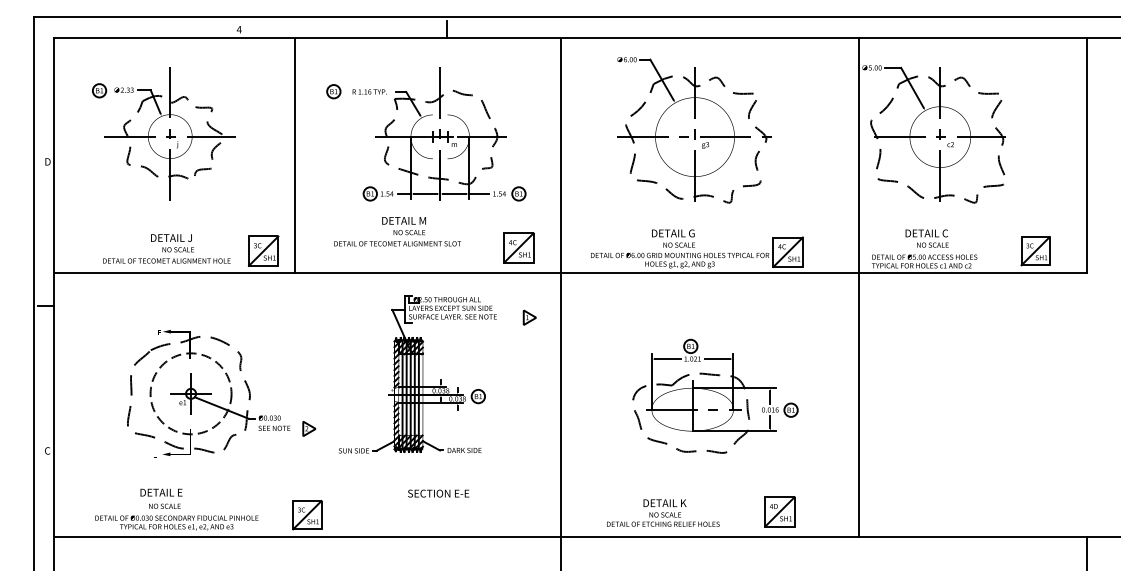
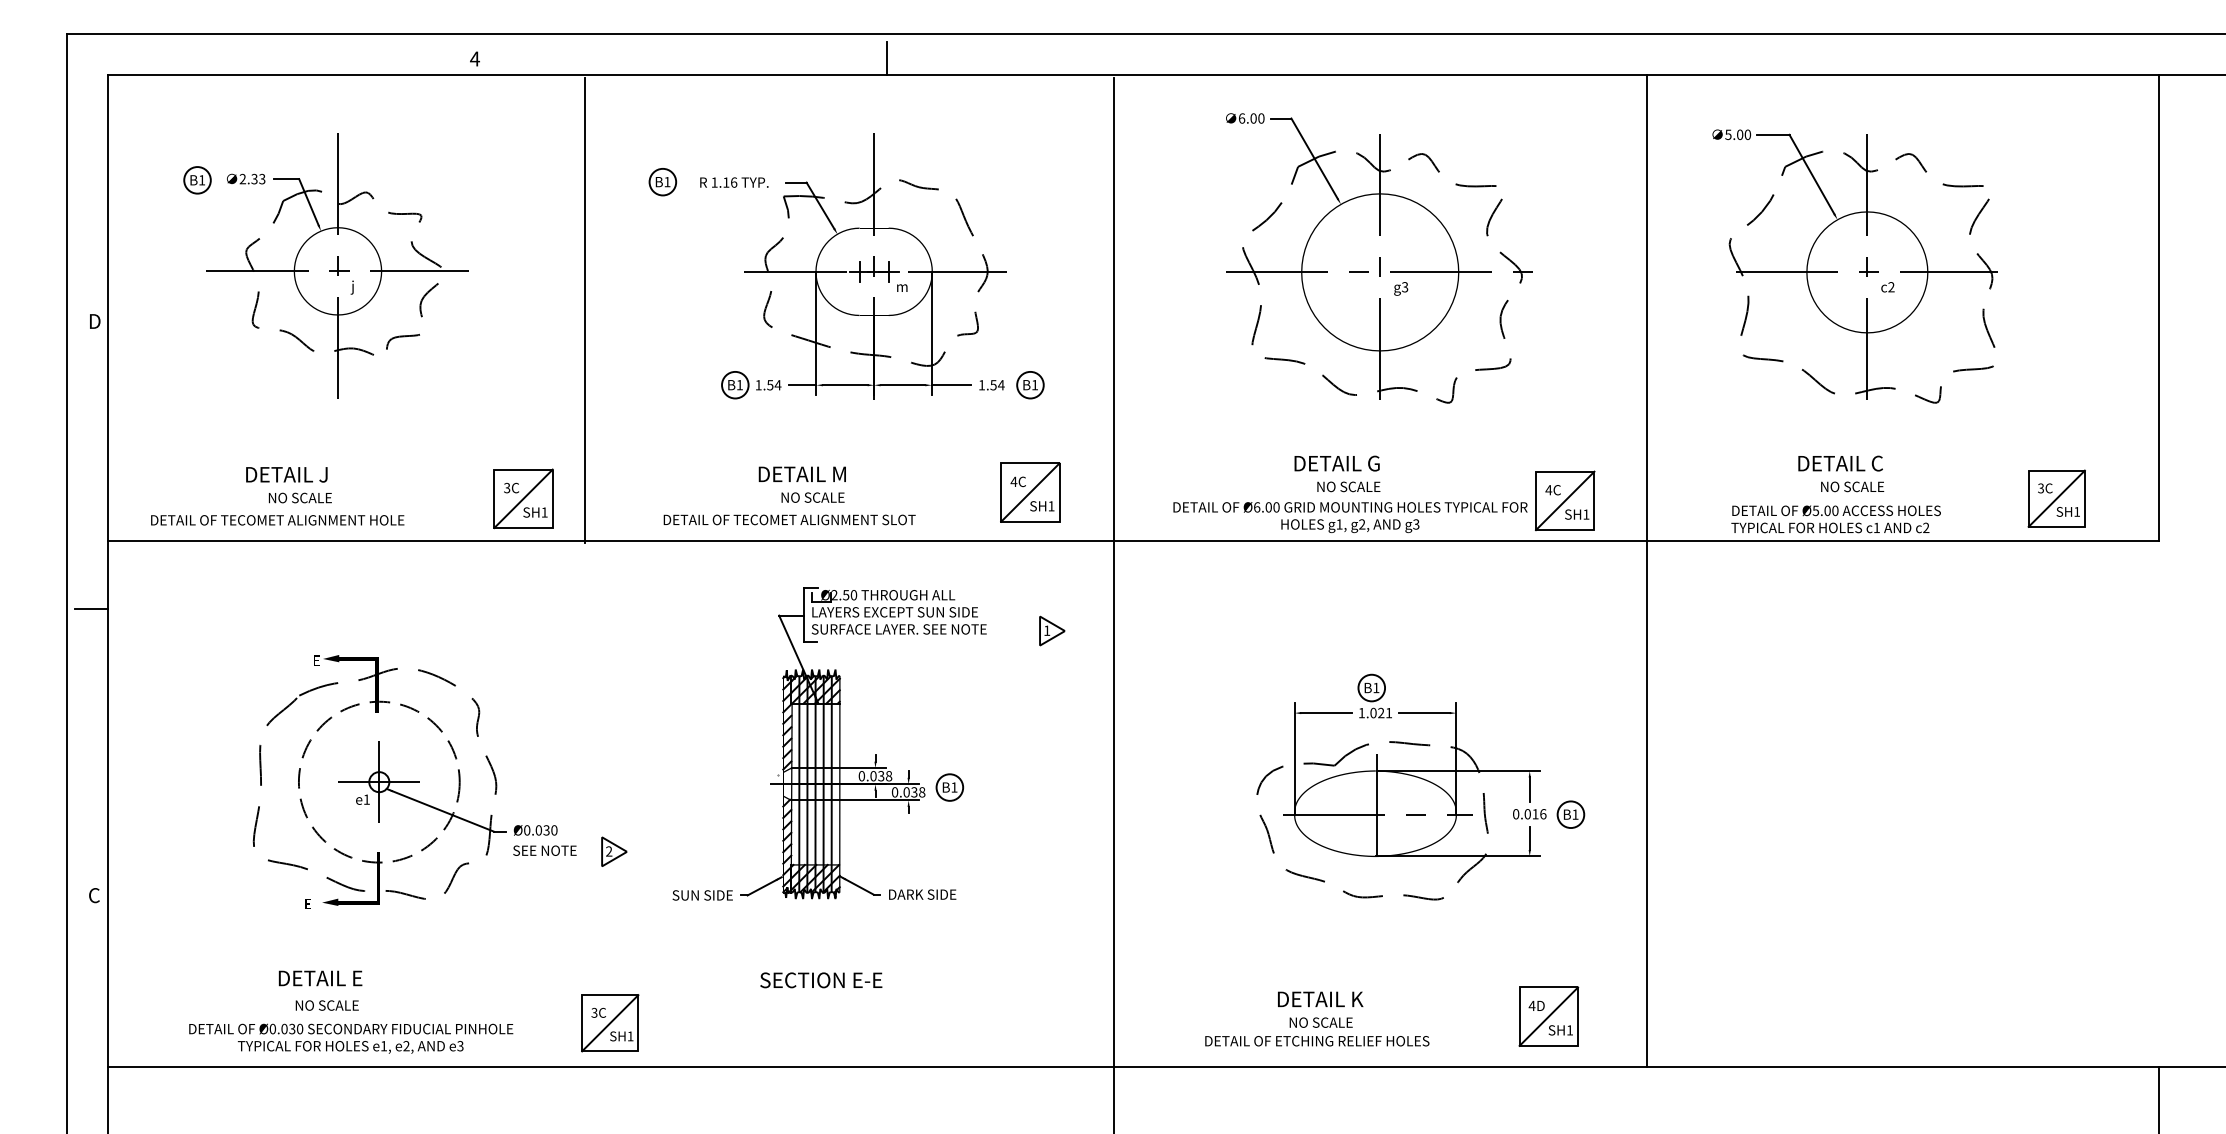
text: (397, 231) -> (789, 495), moved
text: (166, 248) -> (276, 495), moved
line: (859, 287) -> (1647, 570), moved
text: (438, 493) -> (821, 980), moved

